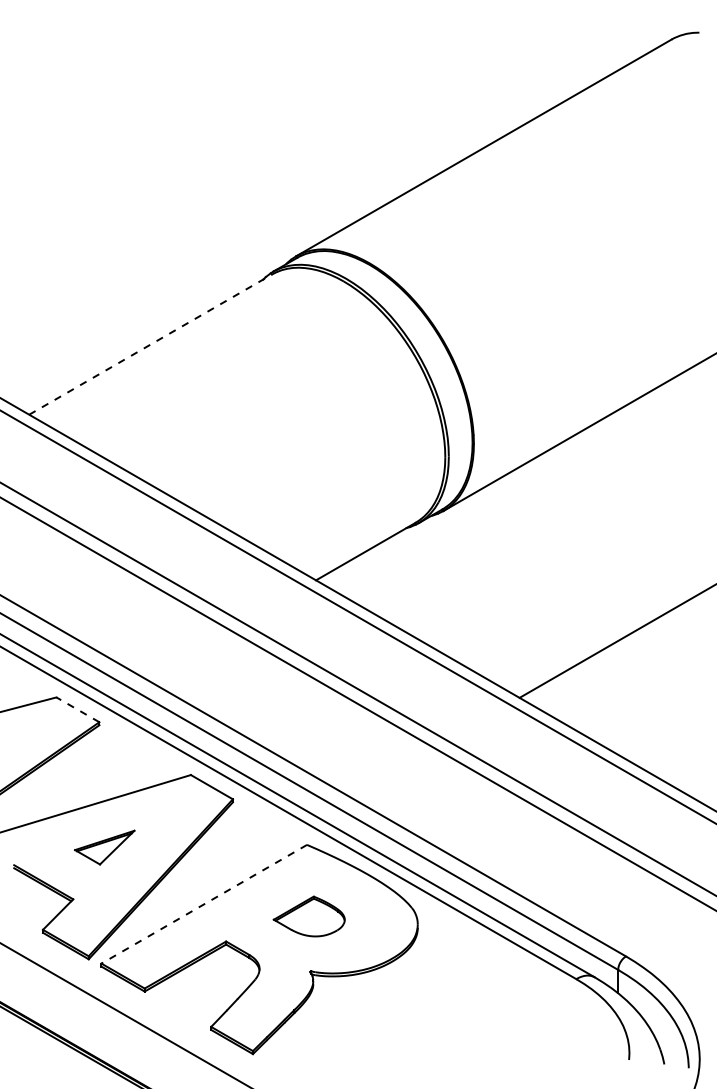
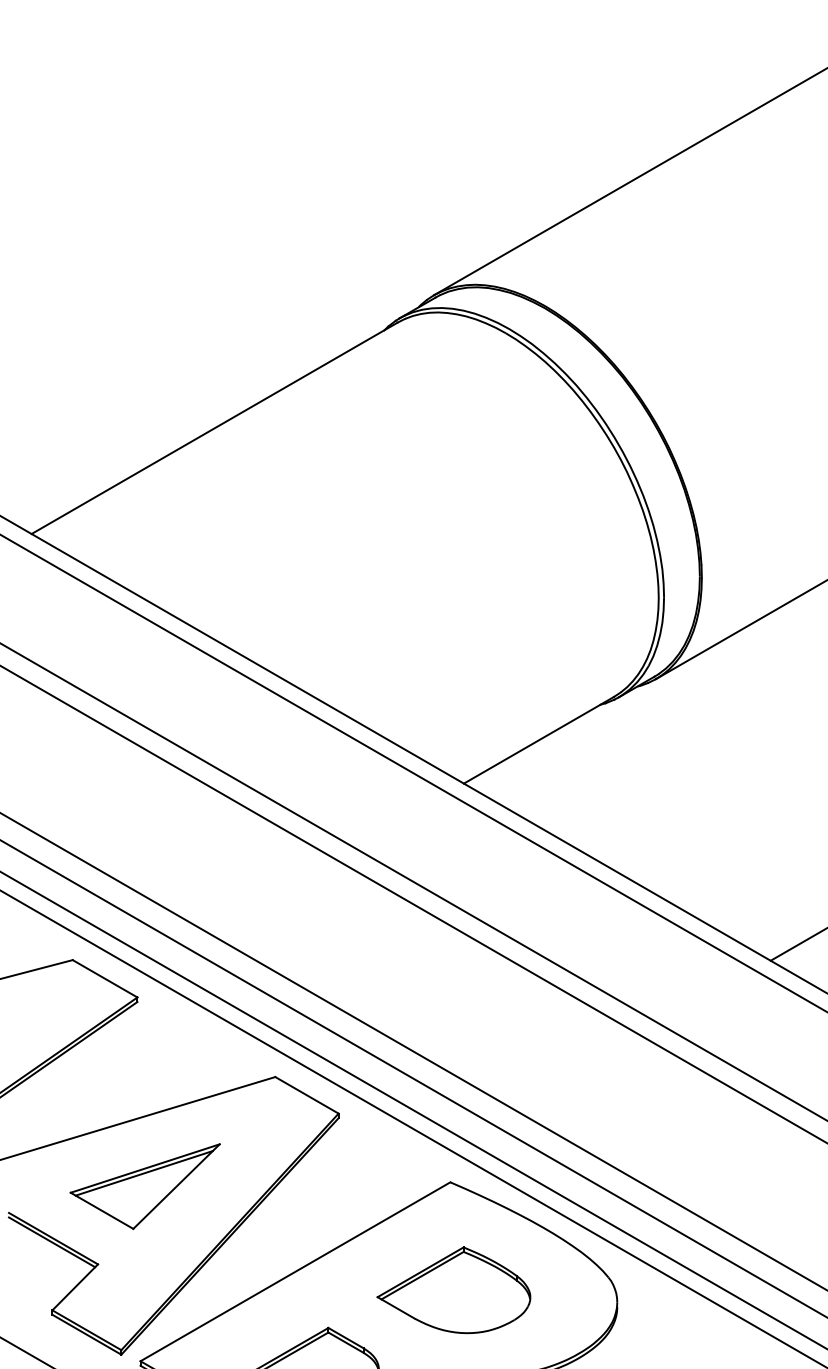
line: (151, 344) -> (215, 428), dashed -> solid
line: (77, 709) -> (104, 978), dashed -> solid
part: (104, 847) -> (145, 1186), size x1.67
line: (204, 904) -> (295, 1272), dashed -> solid
part: (308, 916) -> (452, 1290), size x1.43

